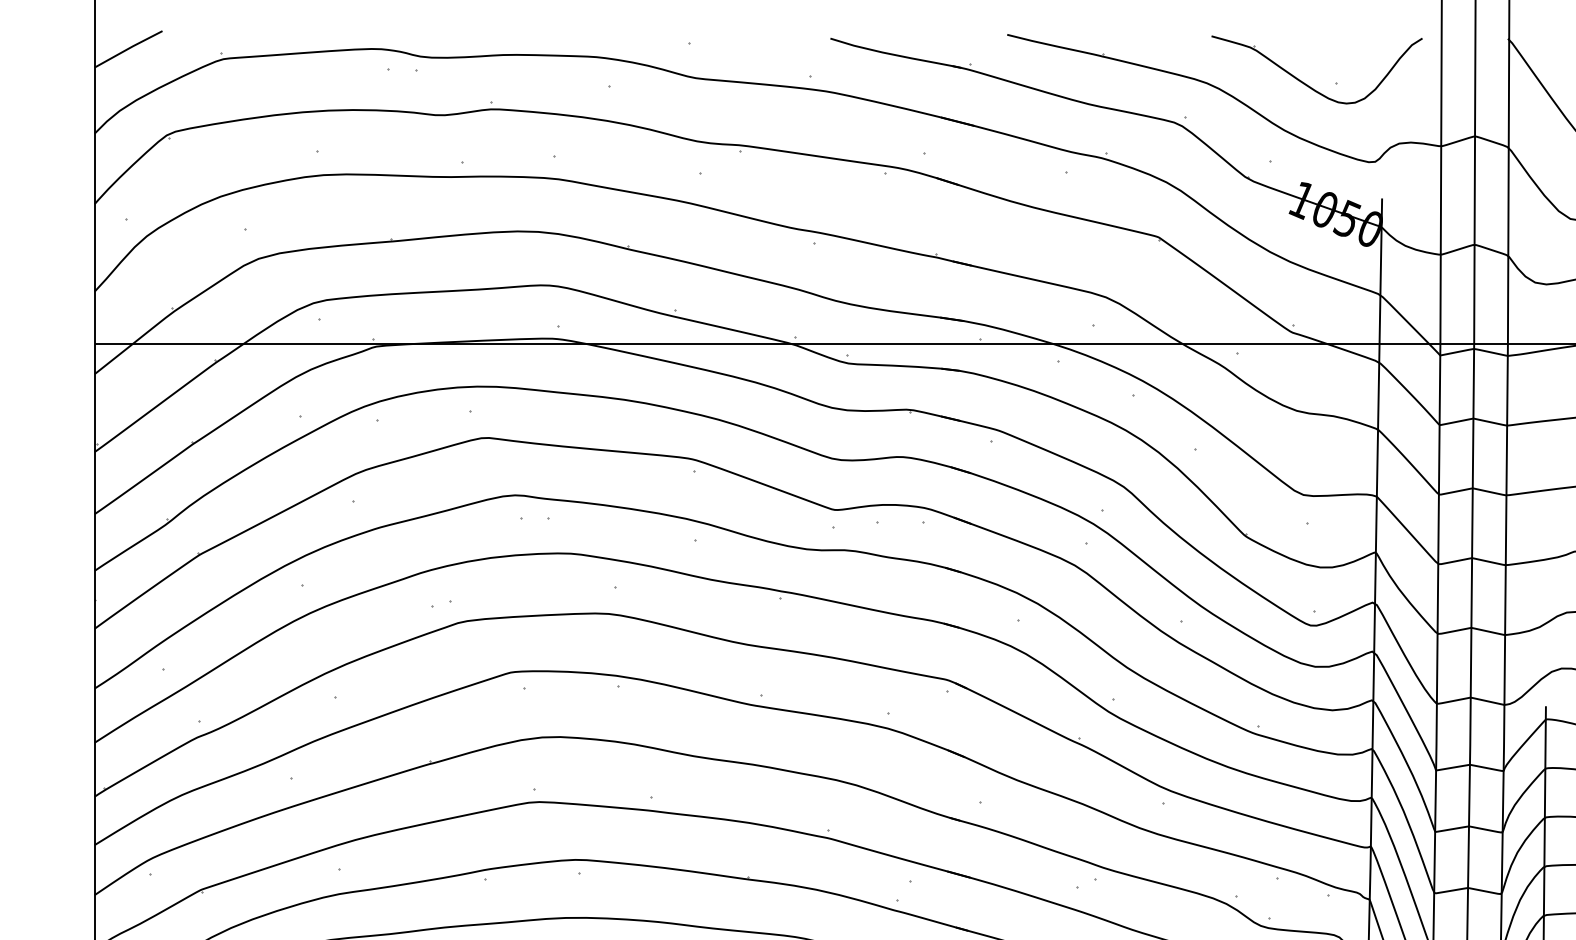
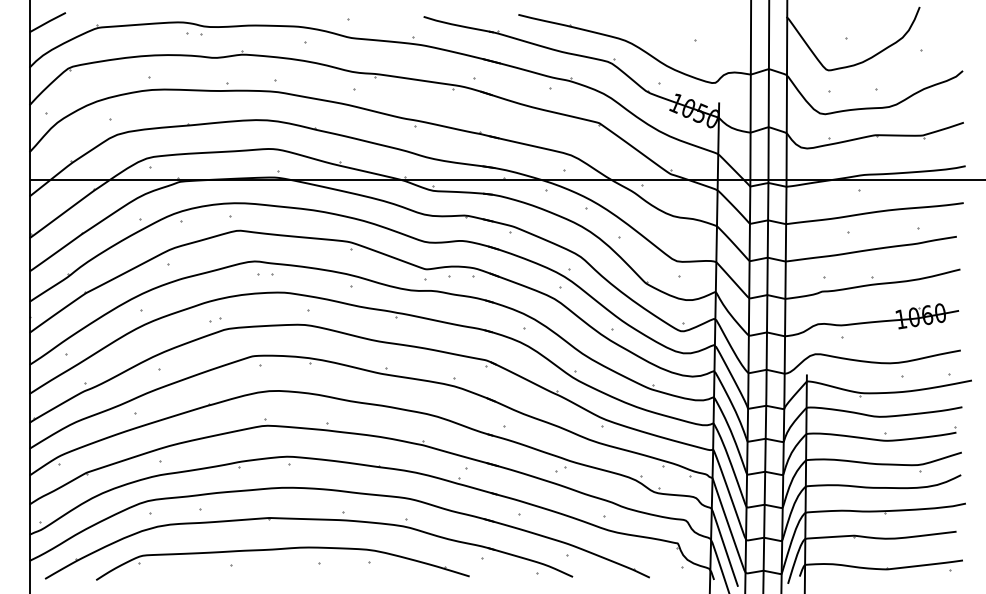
part: (1304, 80) -> (677, 39), removed

